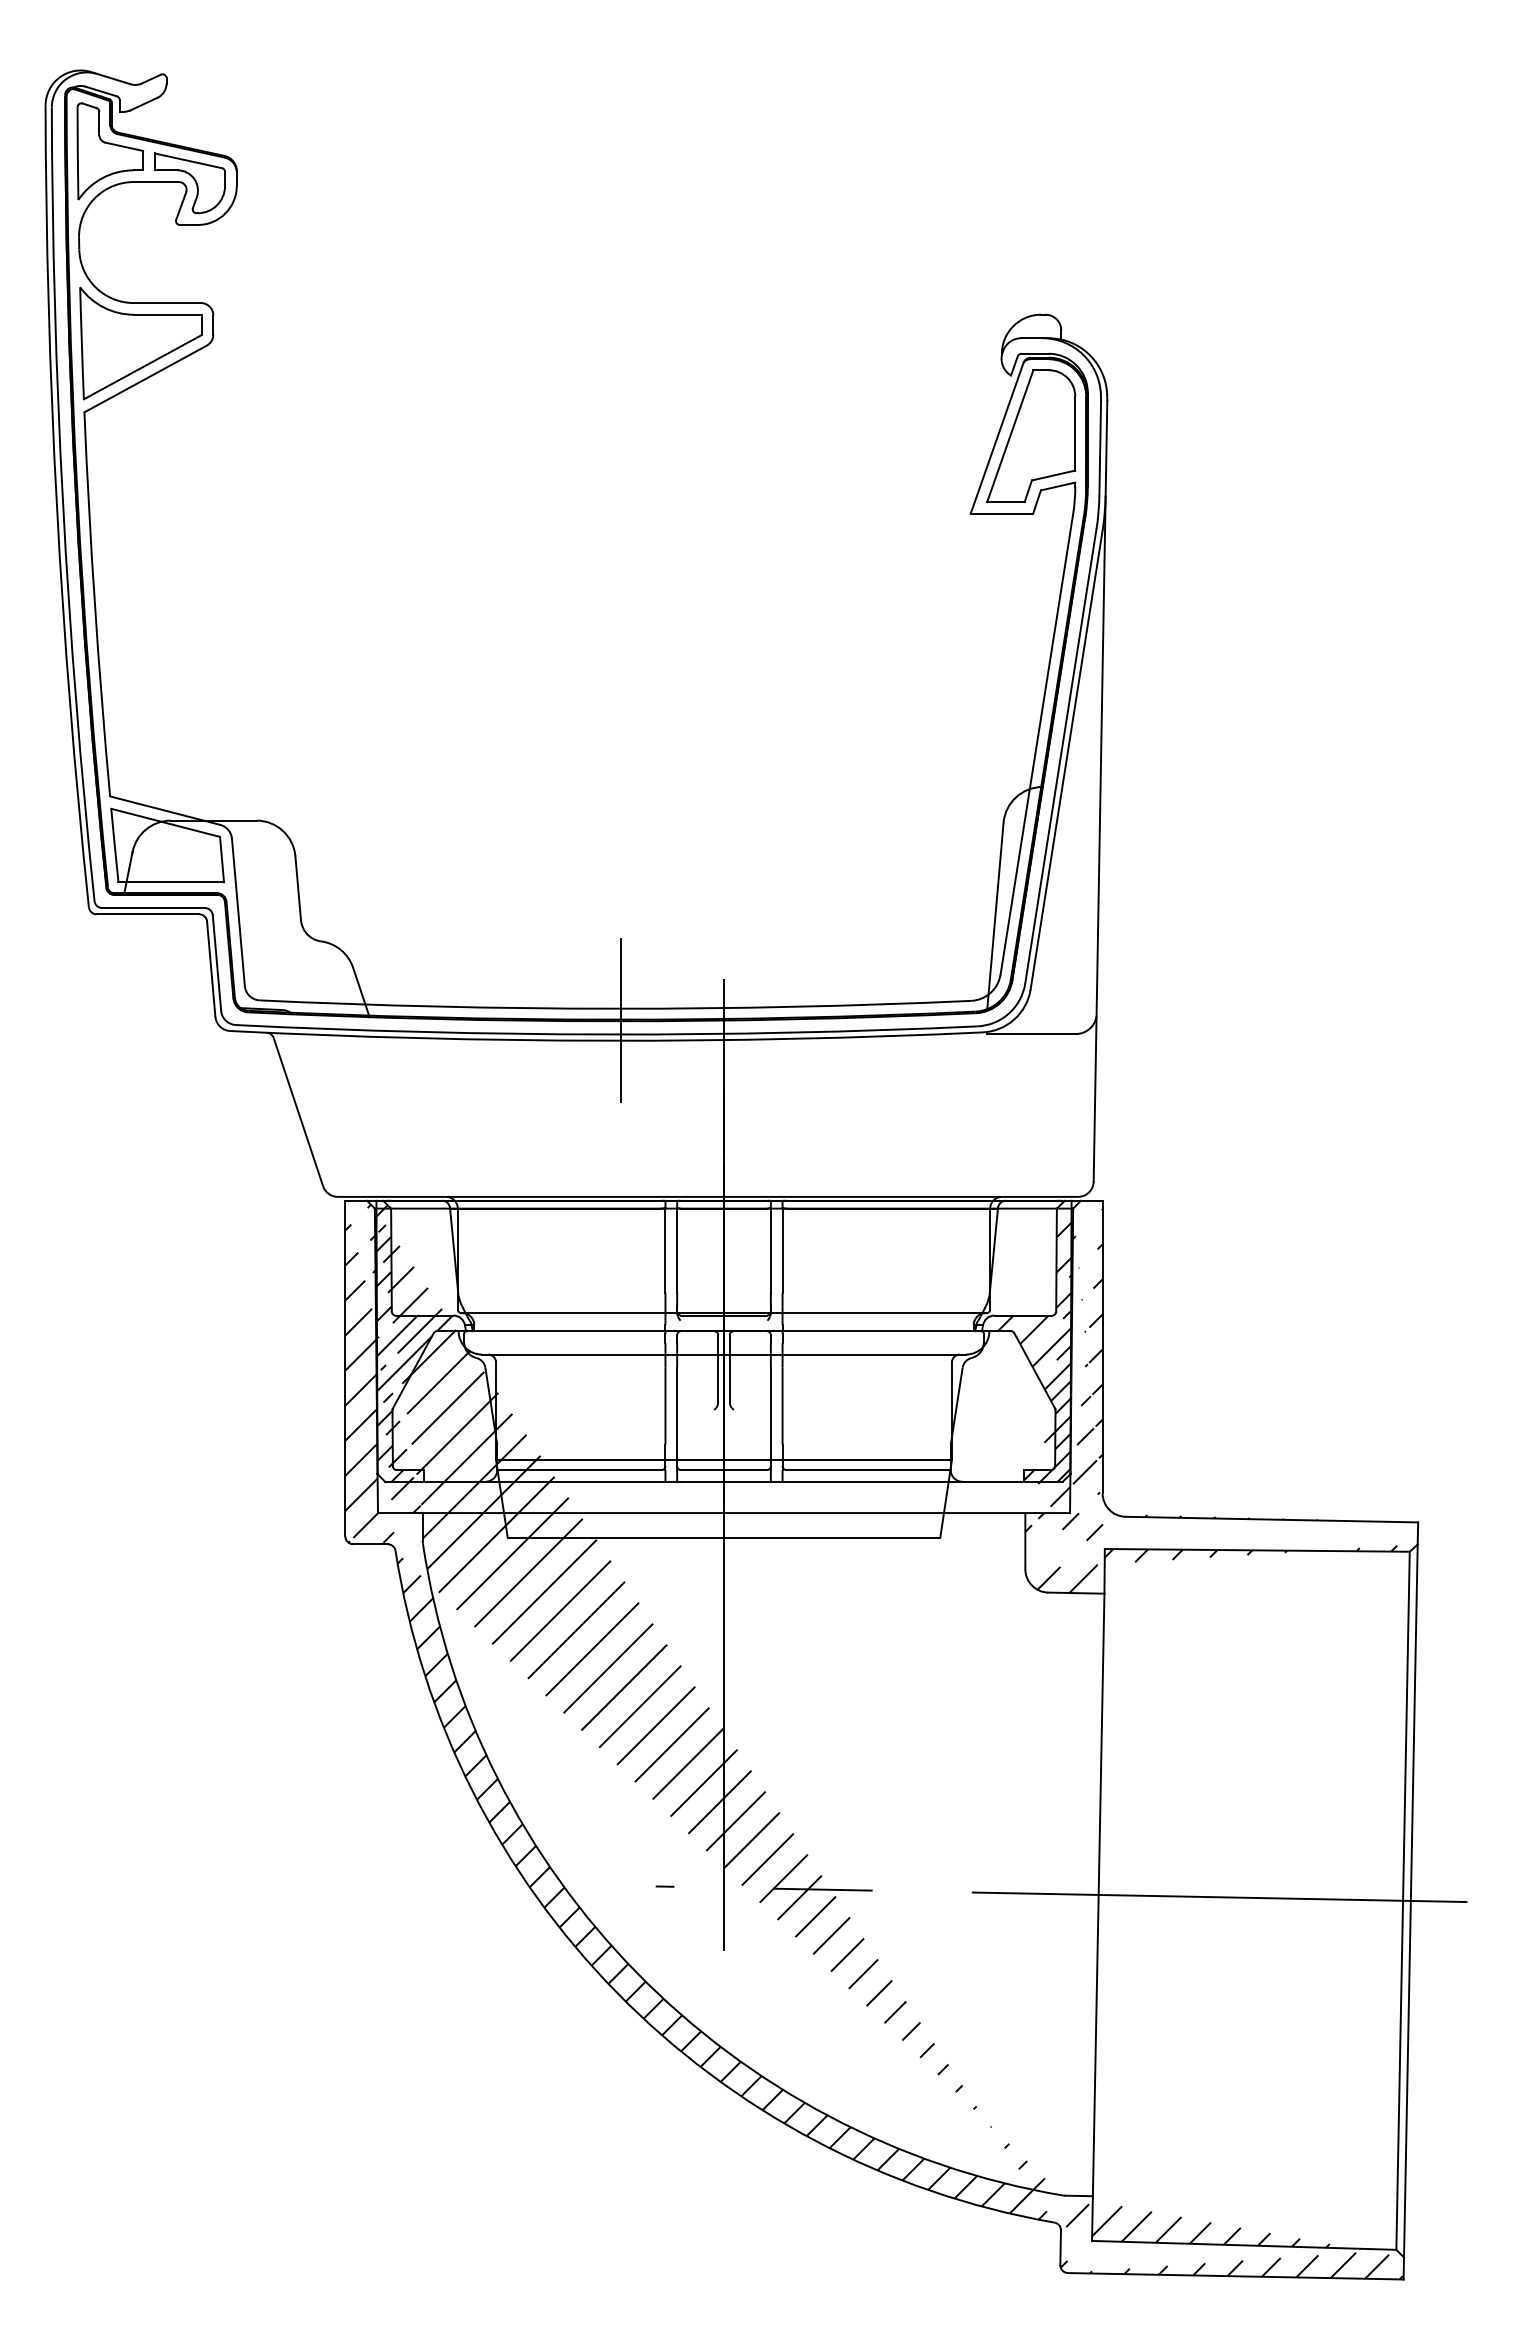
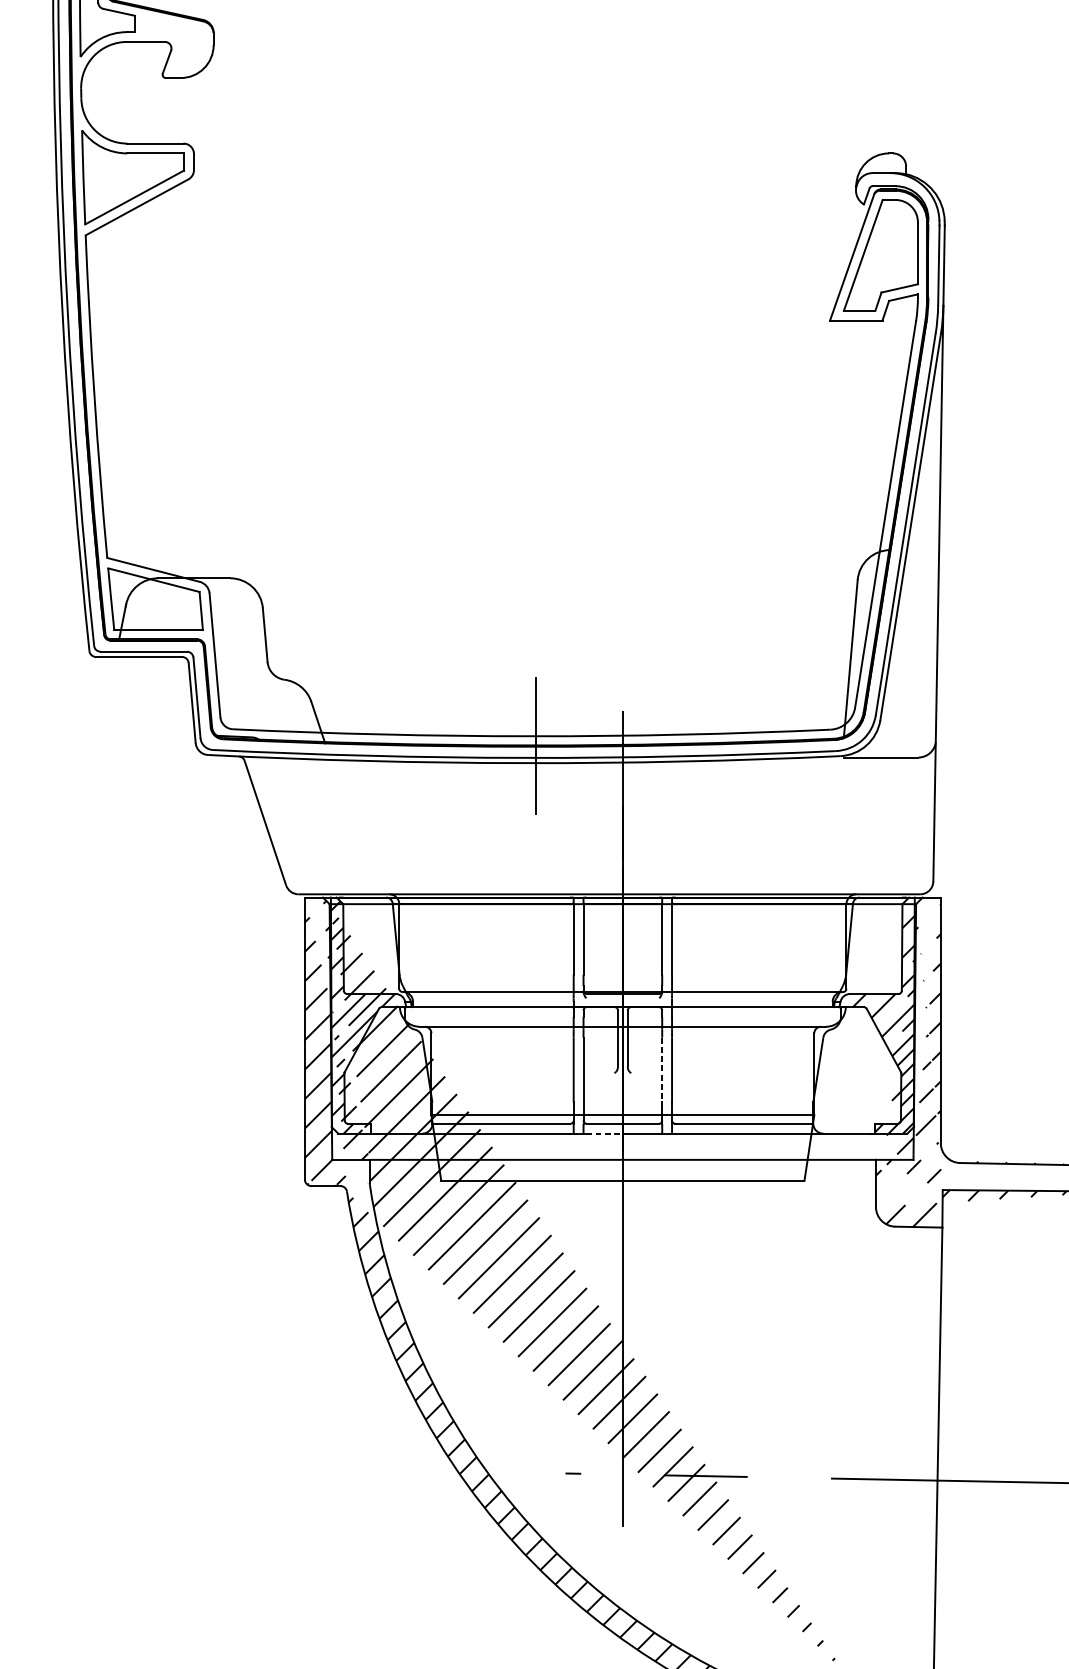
part: (189, 183) -> (173, 43), removed
line: (770, 1406) -> (661, 1070), solid -> dashed
line: (702, 1481) -> (604, 1133), solid -> dashed

